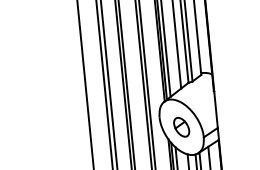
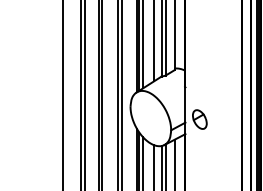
part: (181, 127) -> (199, 119), moved

